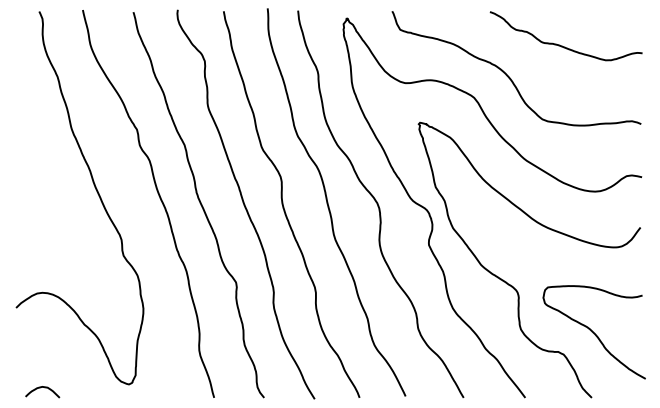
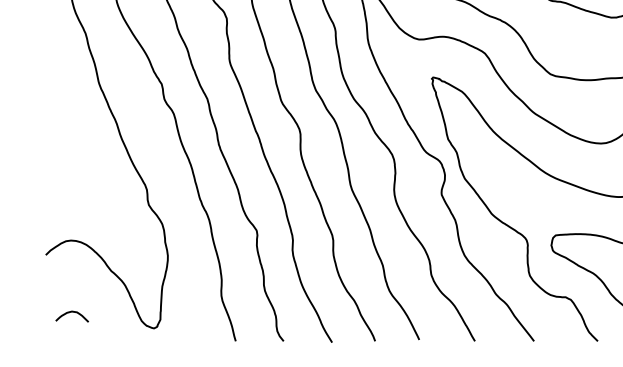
curve: (40, 388) -> (70, 313), moved

